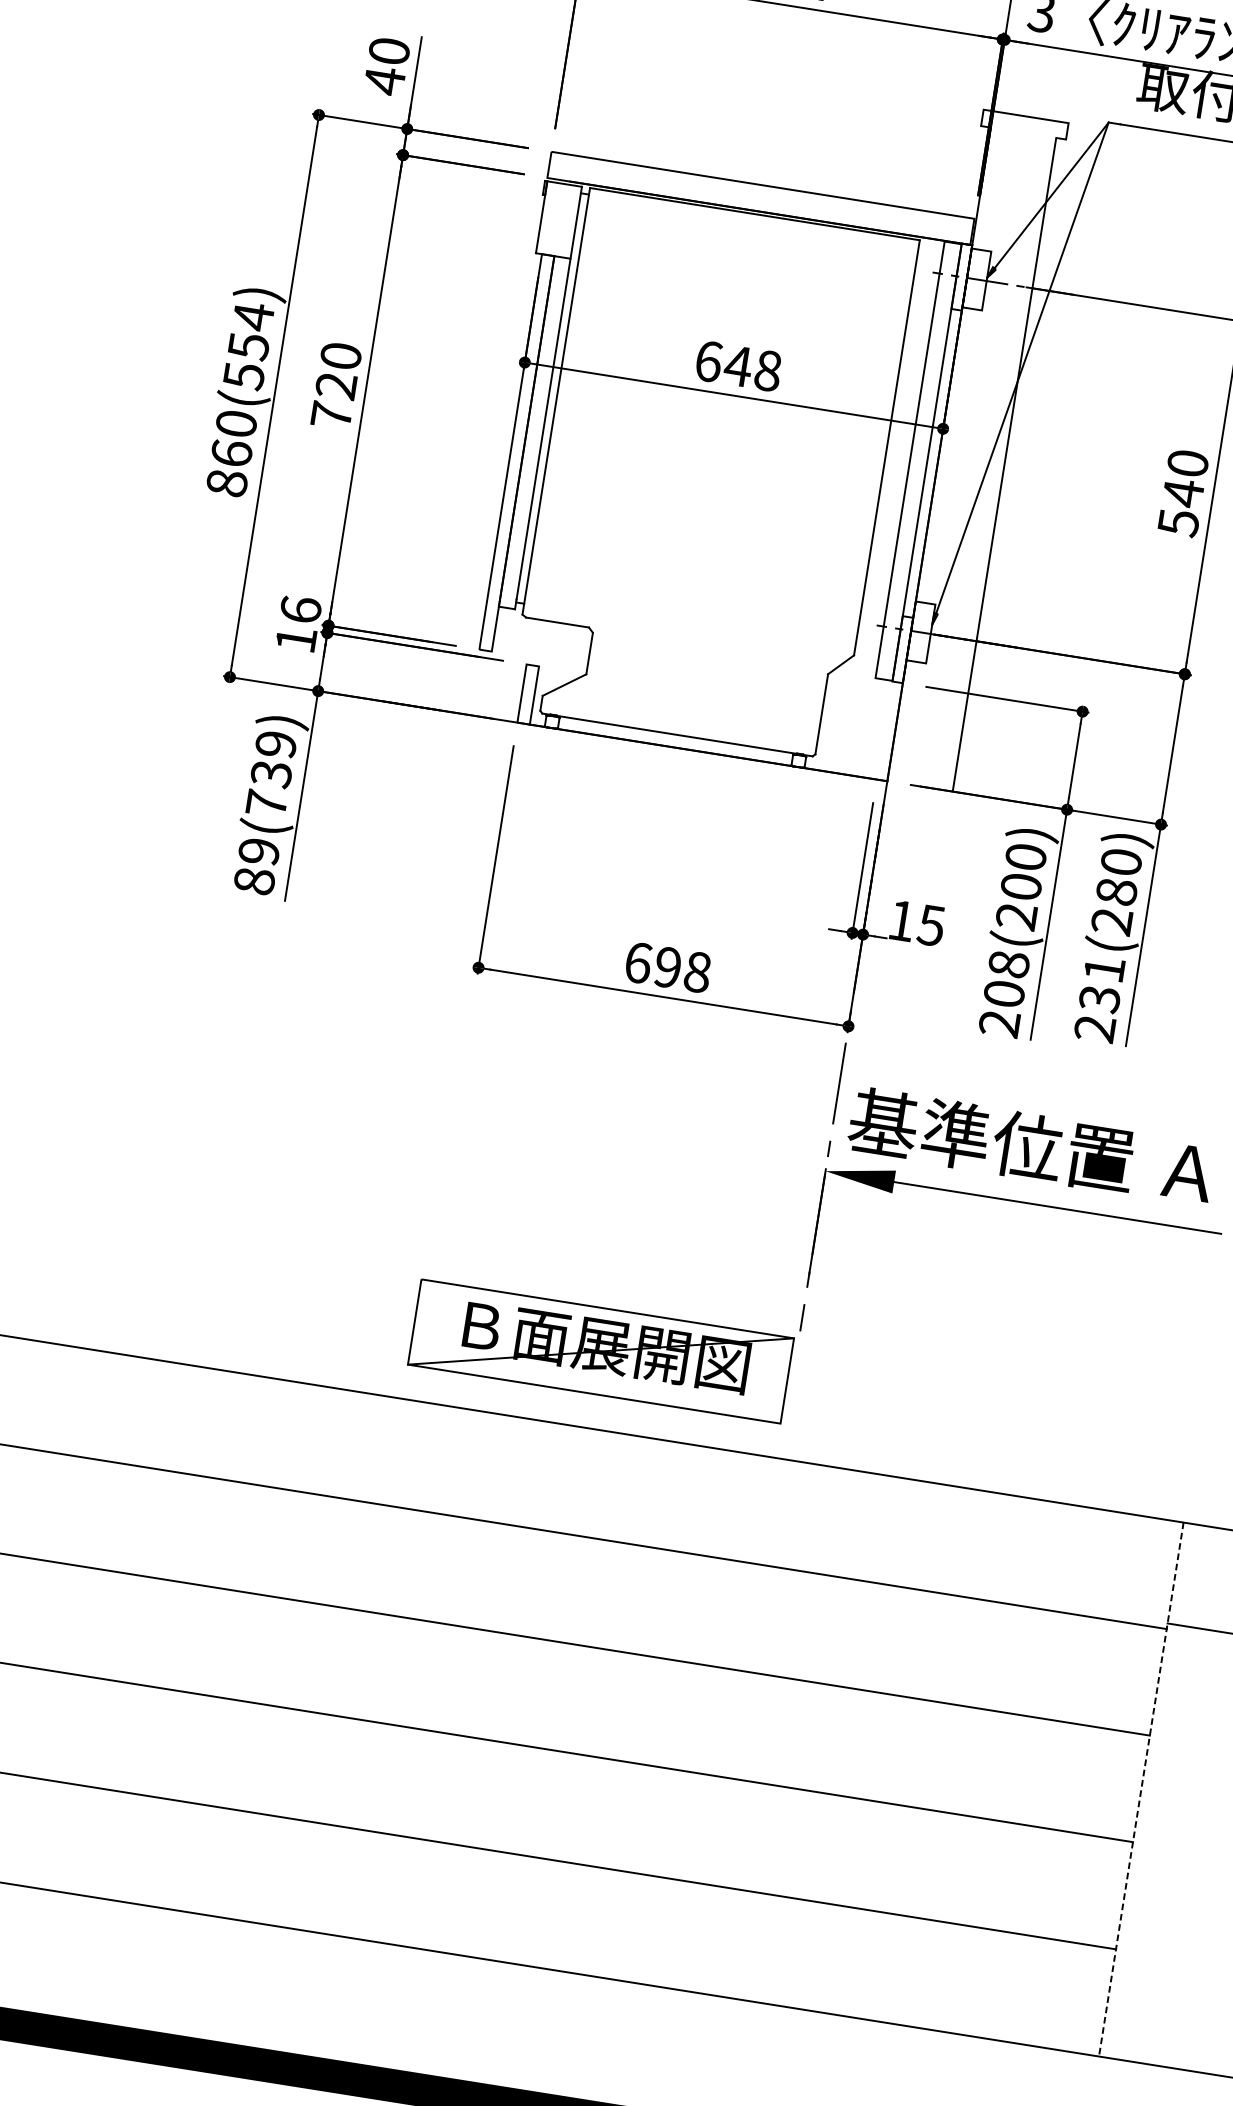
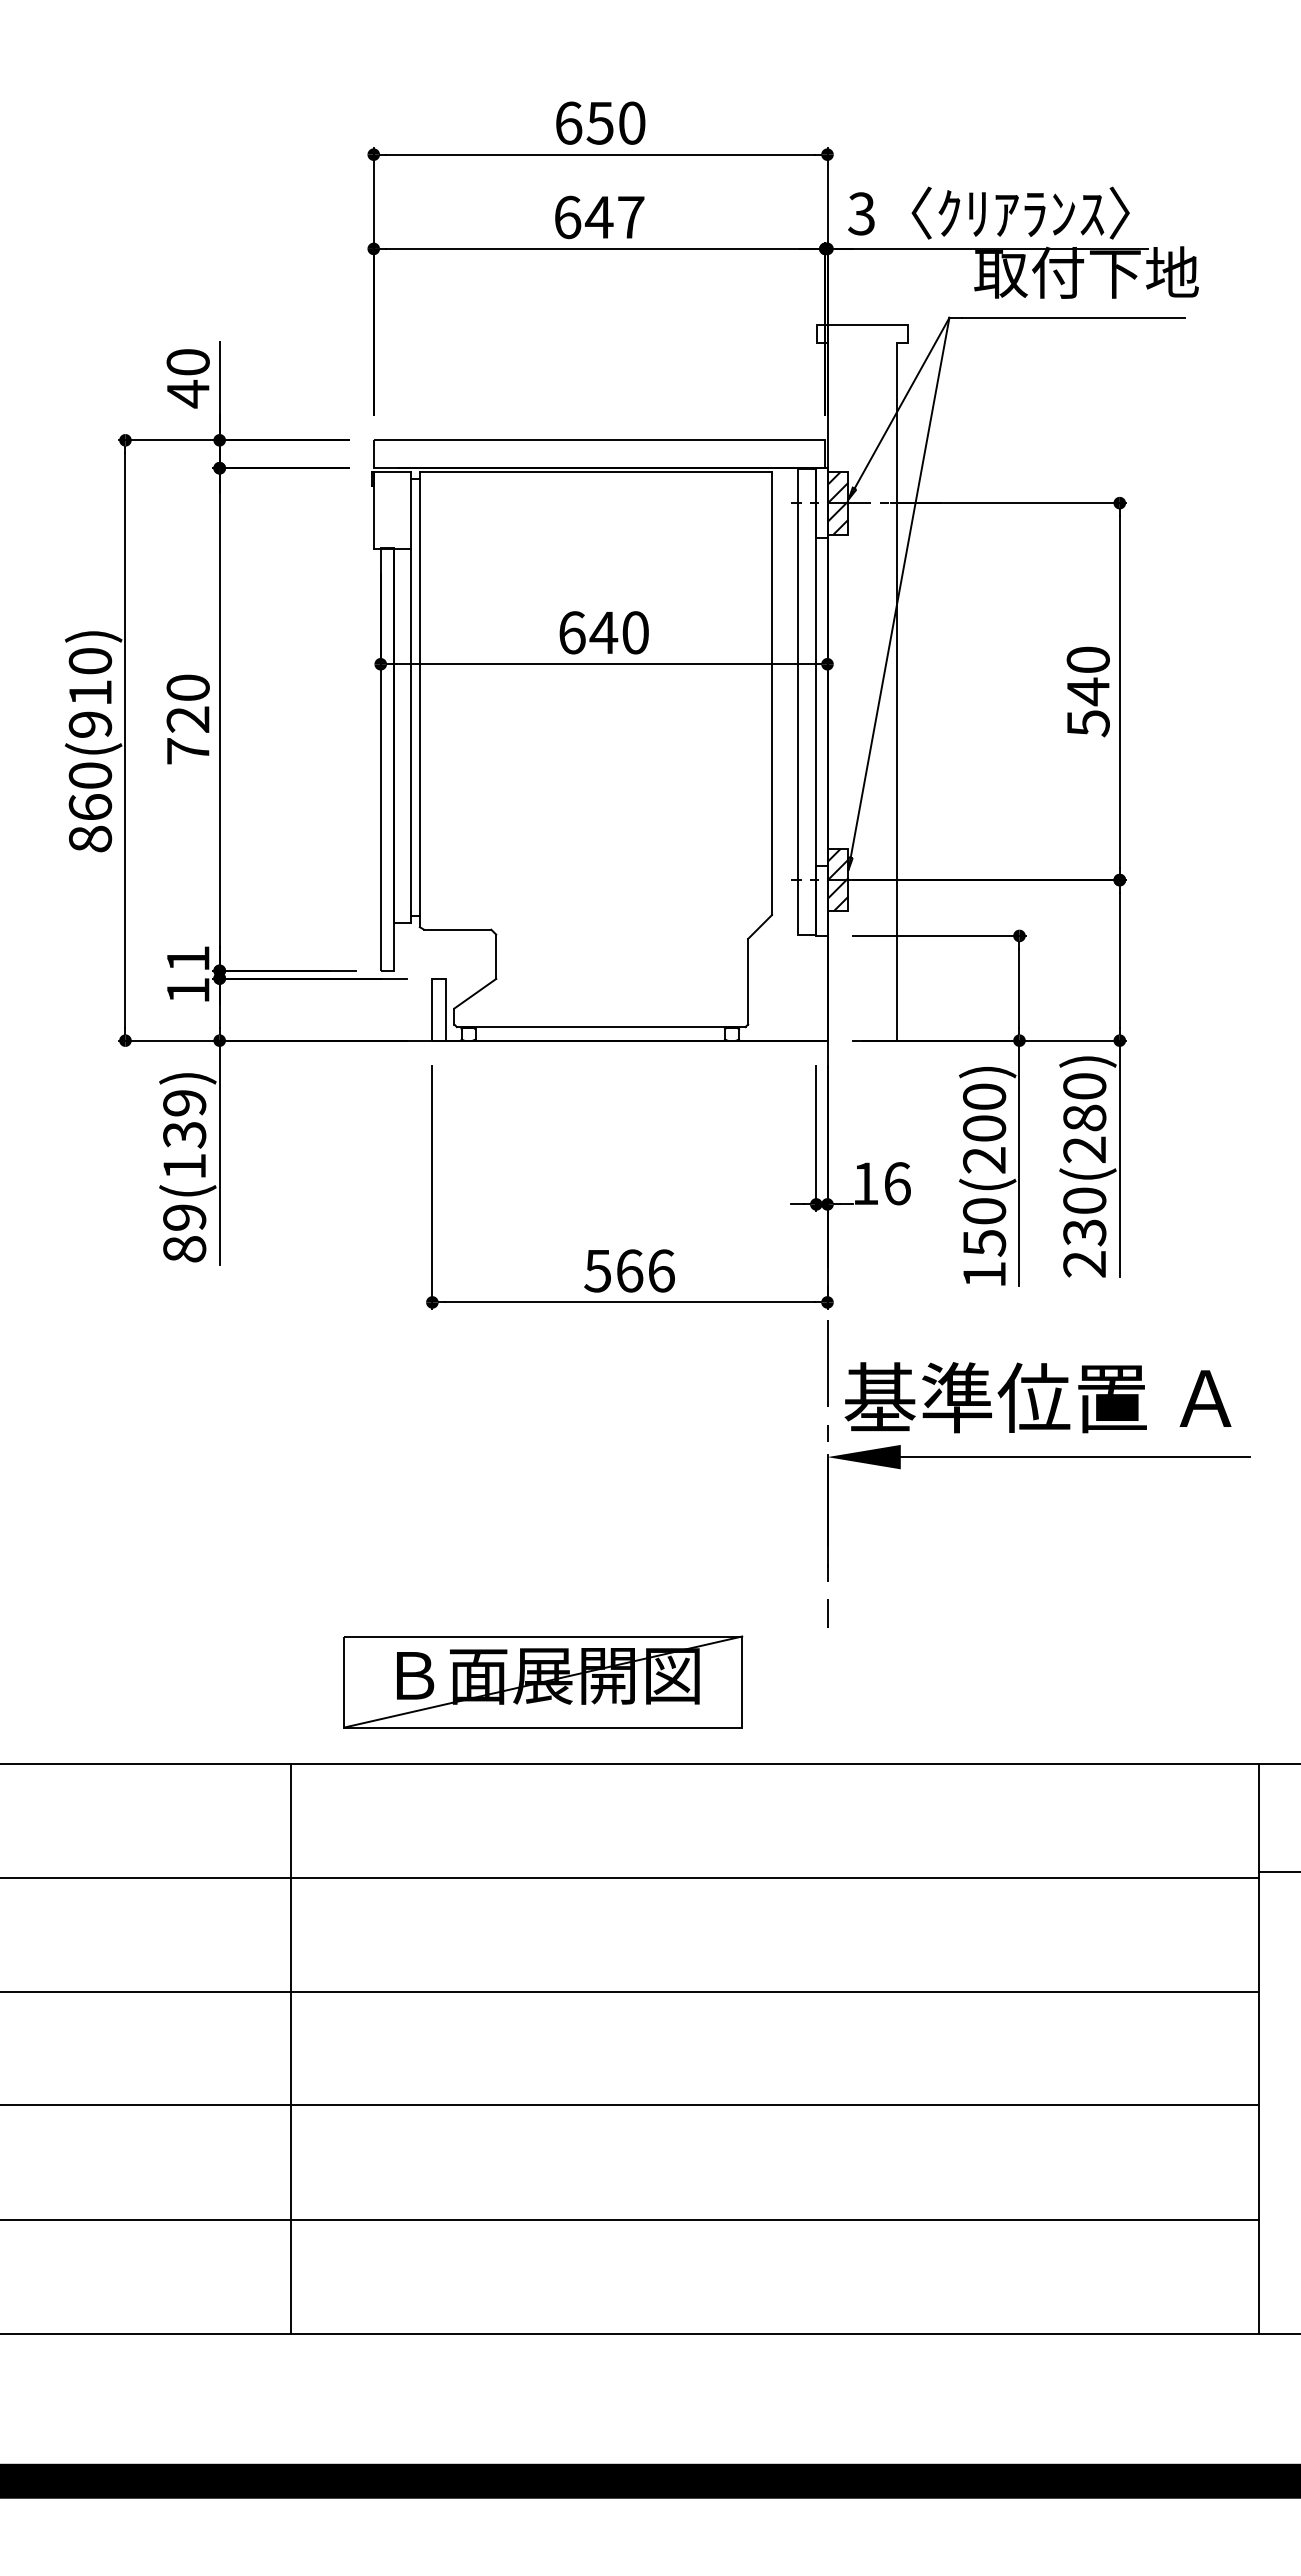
hatch: (976, 278) -> (837, 502), added
text: (248, 345) -> (90, 692), 860(554) -> 860(910)
text: (768, 370) -> (635, 632), 648 -> 640
text: (300, 609) -> (187, 958), 16 -> 11
hatch: (920, 631) -> (837, 879), added
text: (266, 803) -> (184, 1166), 89(739) -> 89(139)
text: (930, 925) -> (896, 1183), 15 -> 16
text: (667, 967) -> (629, 1270), 698 -> 566
text: (1104, 969) -> (1084, 1200), 231(280) -> 230(280)
text: (1004, 993) -> (984, 1242), 208(200) -> 150(200)
part: (601, 1351) -> (543, 1681), moved
line: (234, 1646) -> (290, 2049), added
line: (1141, 1789) -> (1258, 2049), dashed -> solid

